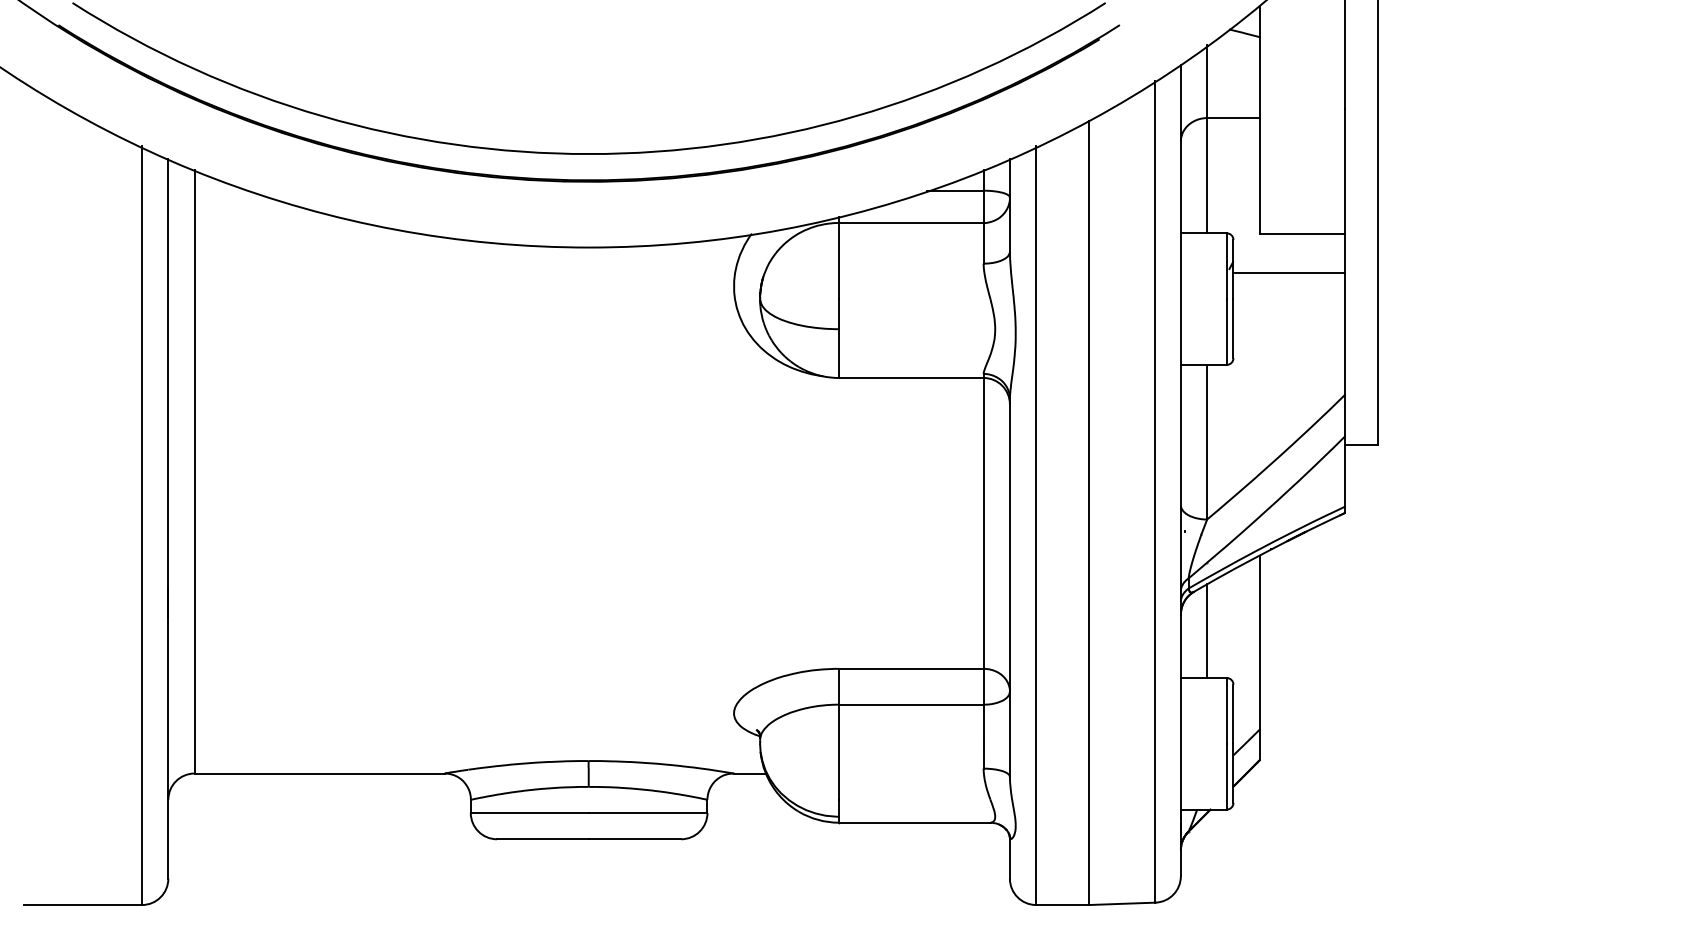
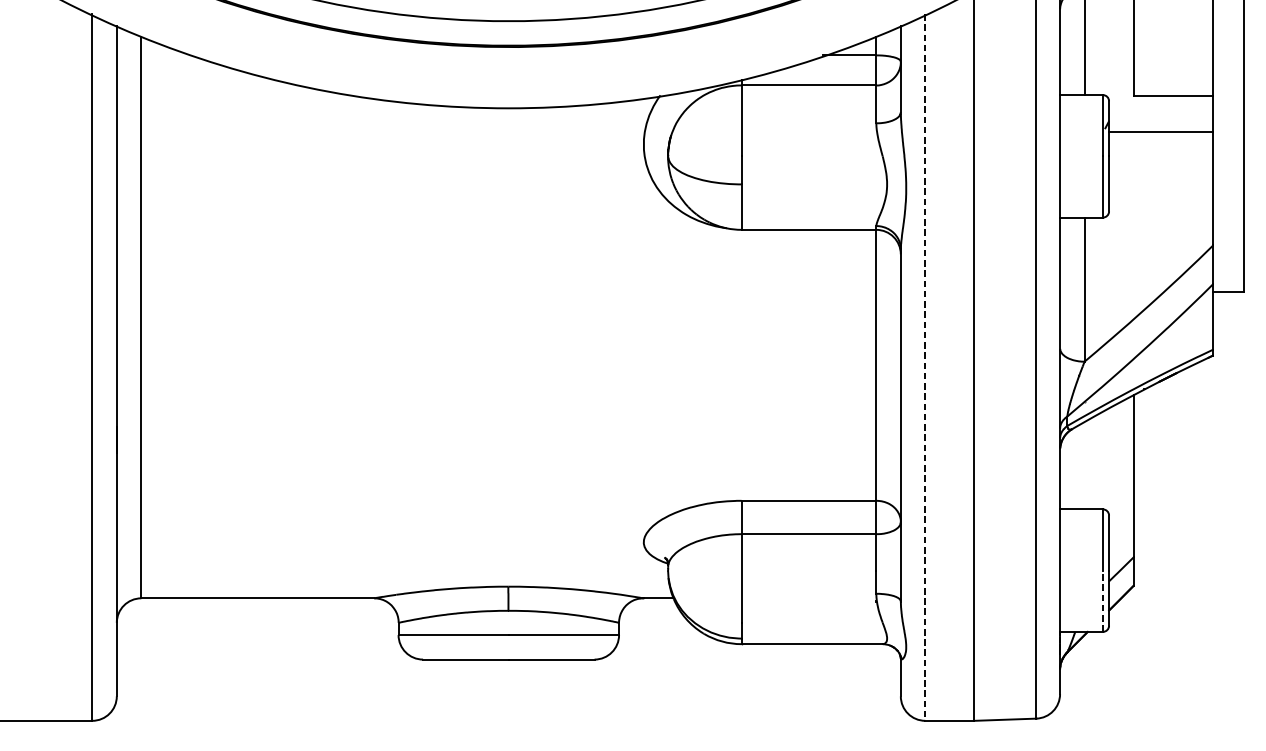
line: (1036, 526) -> (925, 368), solid -> dashed
line: (1207, 631) -> (1084, 466), removed
line: (1226, 776) -> (1102, 601), solid -> dashed

